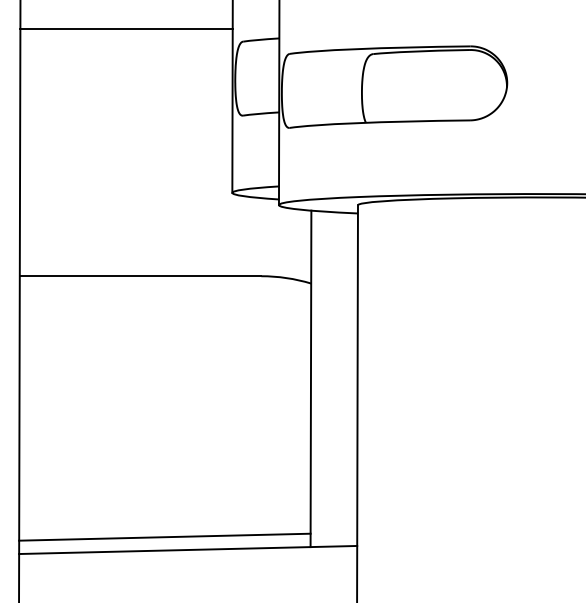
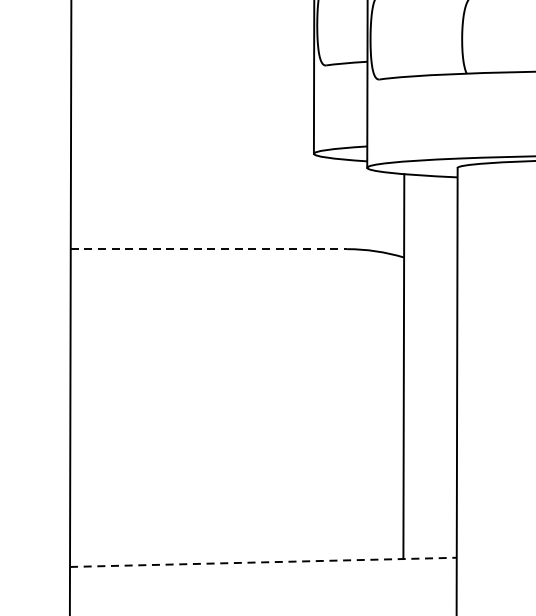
line: (140, 276) -> (208, 249), solid -> dashed
line: (164, 536) -> (236, 546), removed
line: (188, 549) -> (263, 561), solid -> dashed

